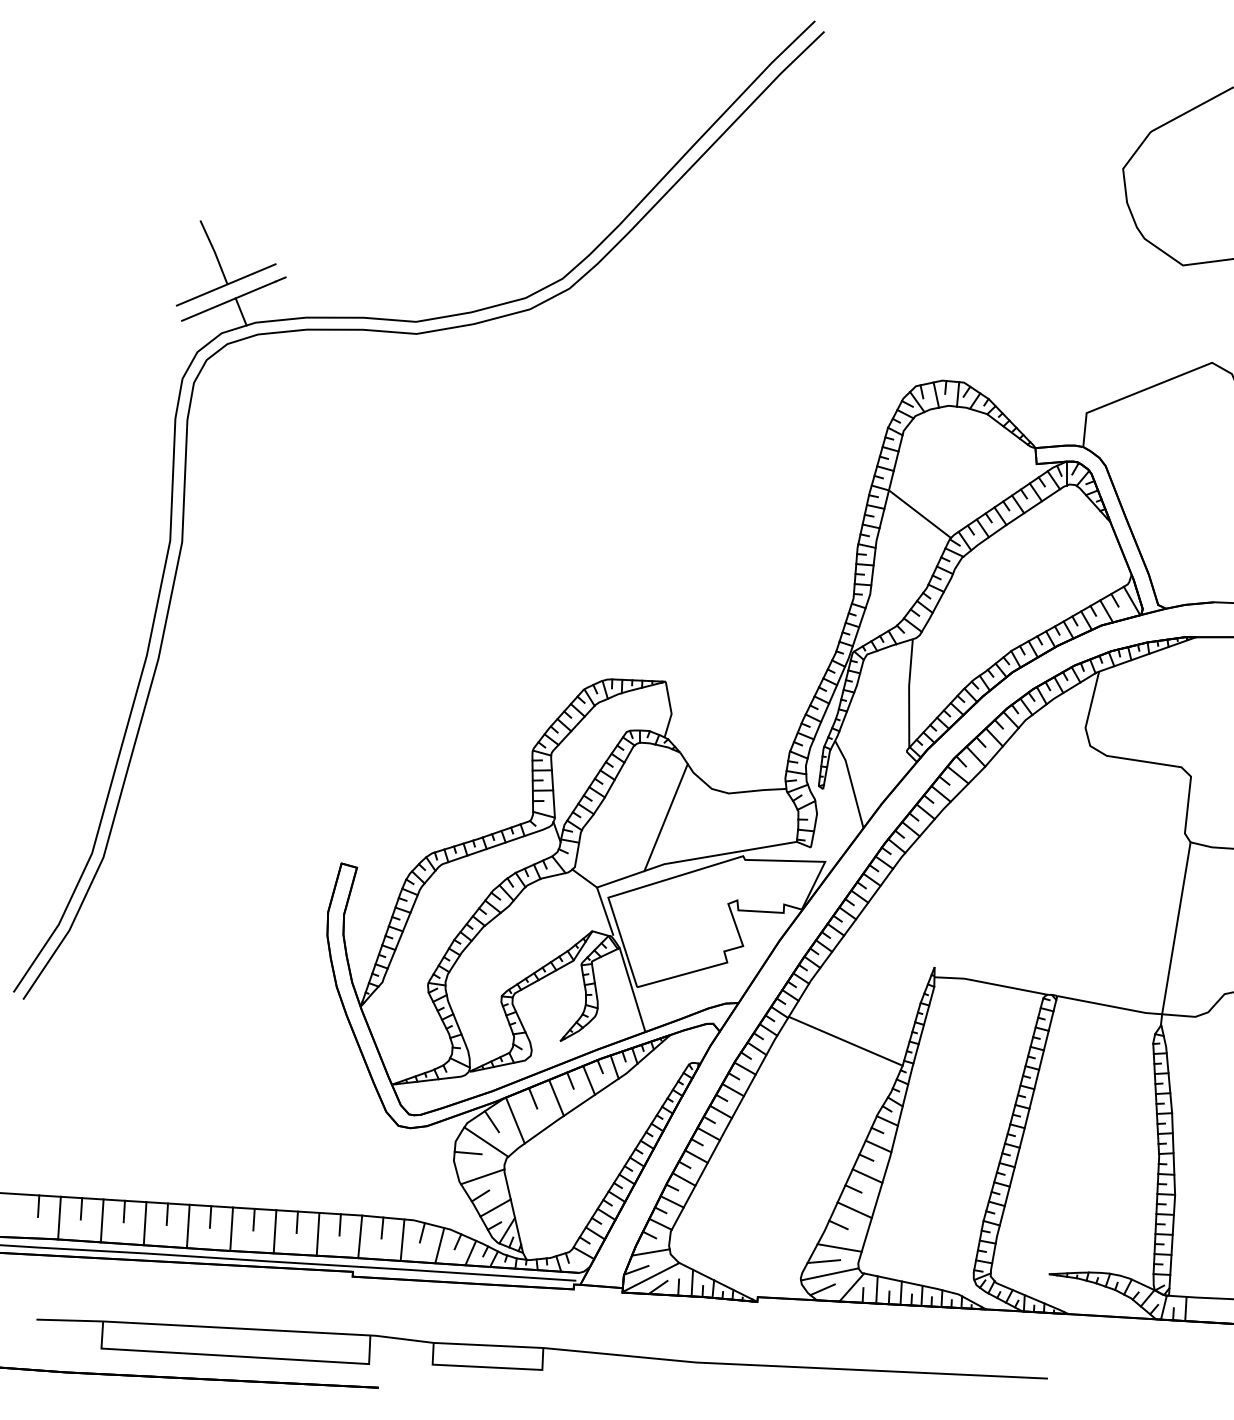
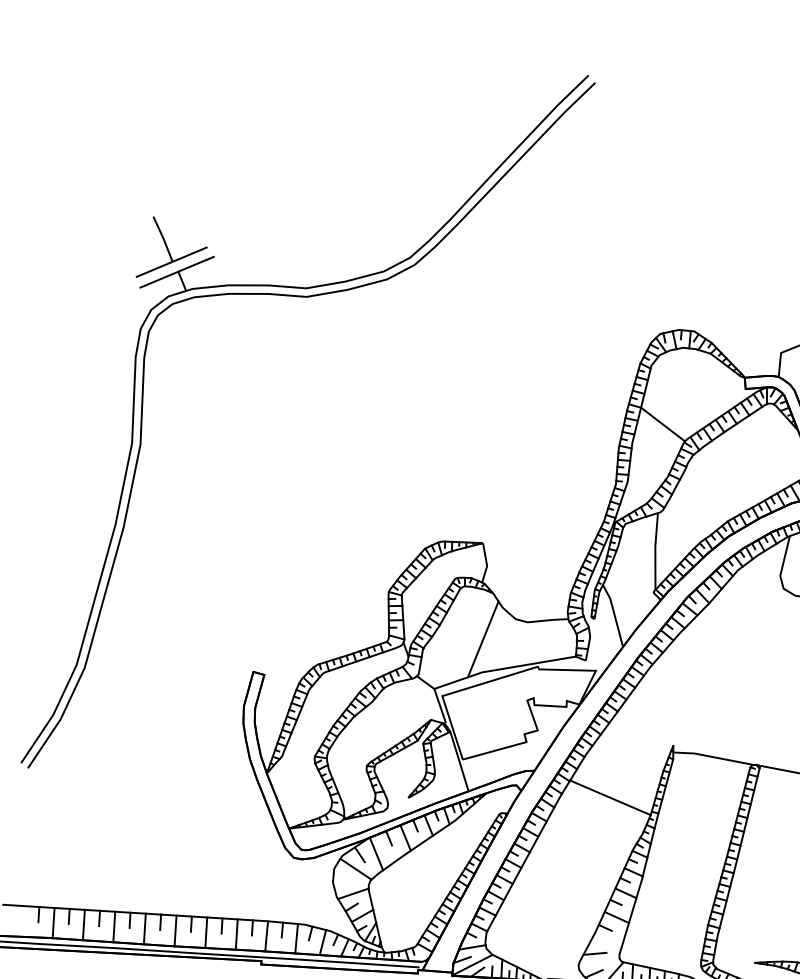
line: (467, 1152) -> (342, 876), removed
line: (839, 1247) -> (606, 943), removed
line: (829, 1274) -> (598, 963), removed

